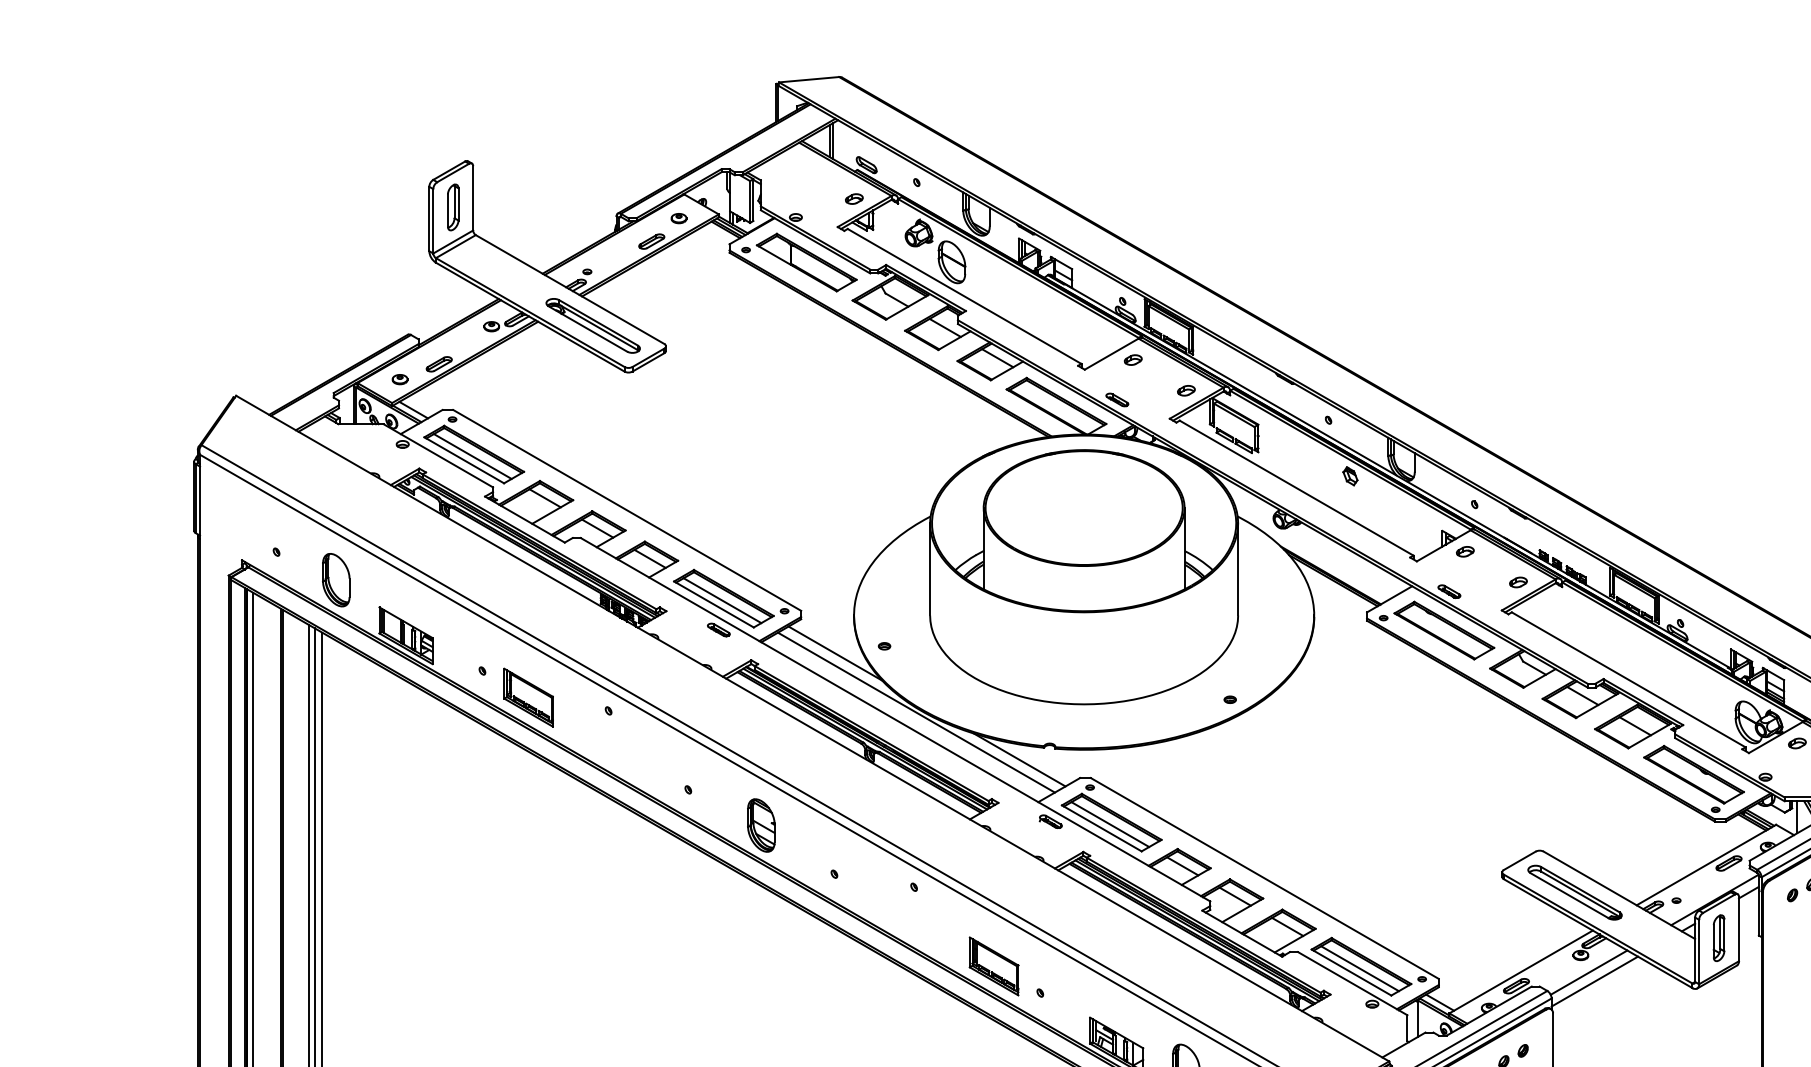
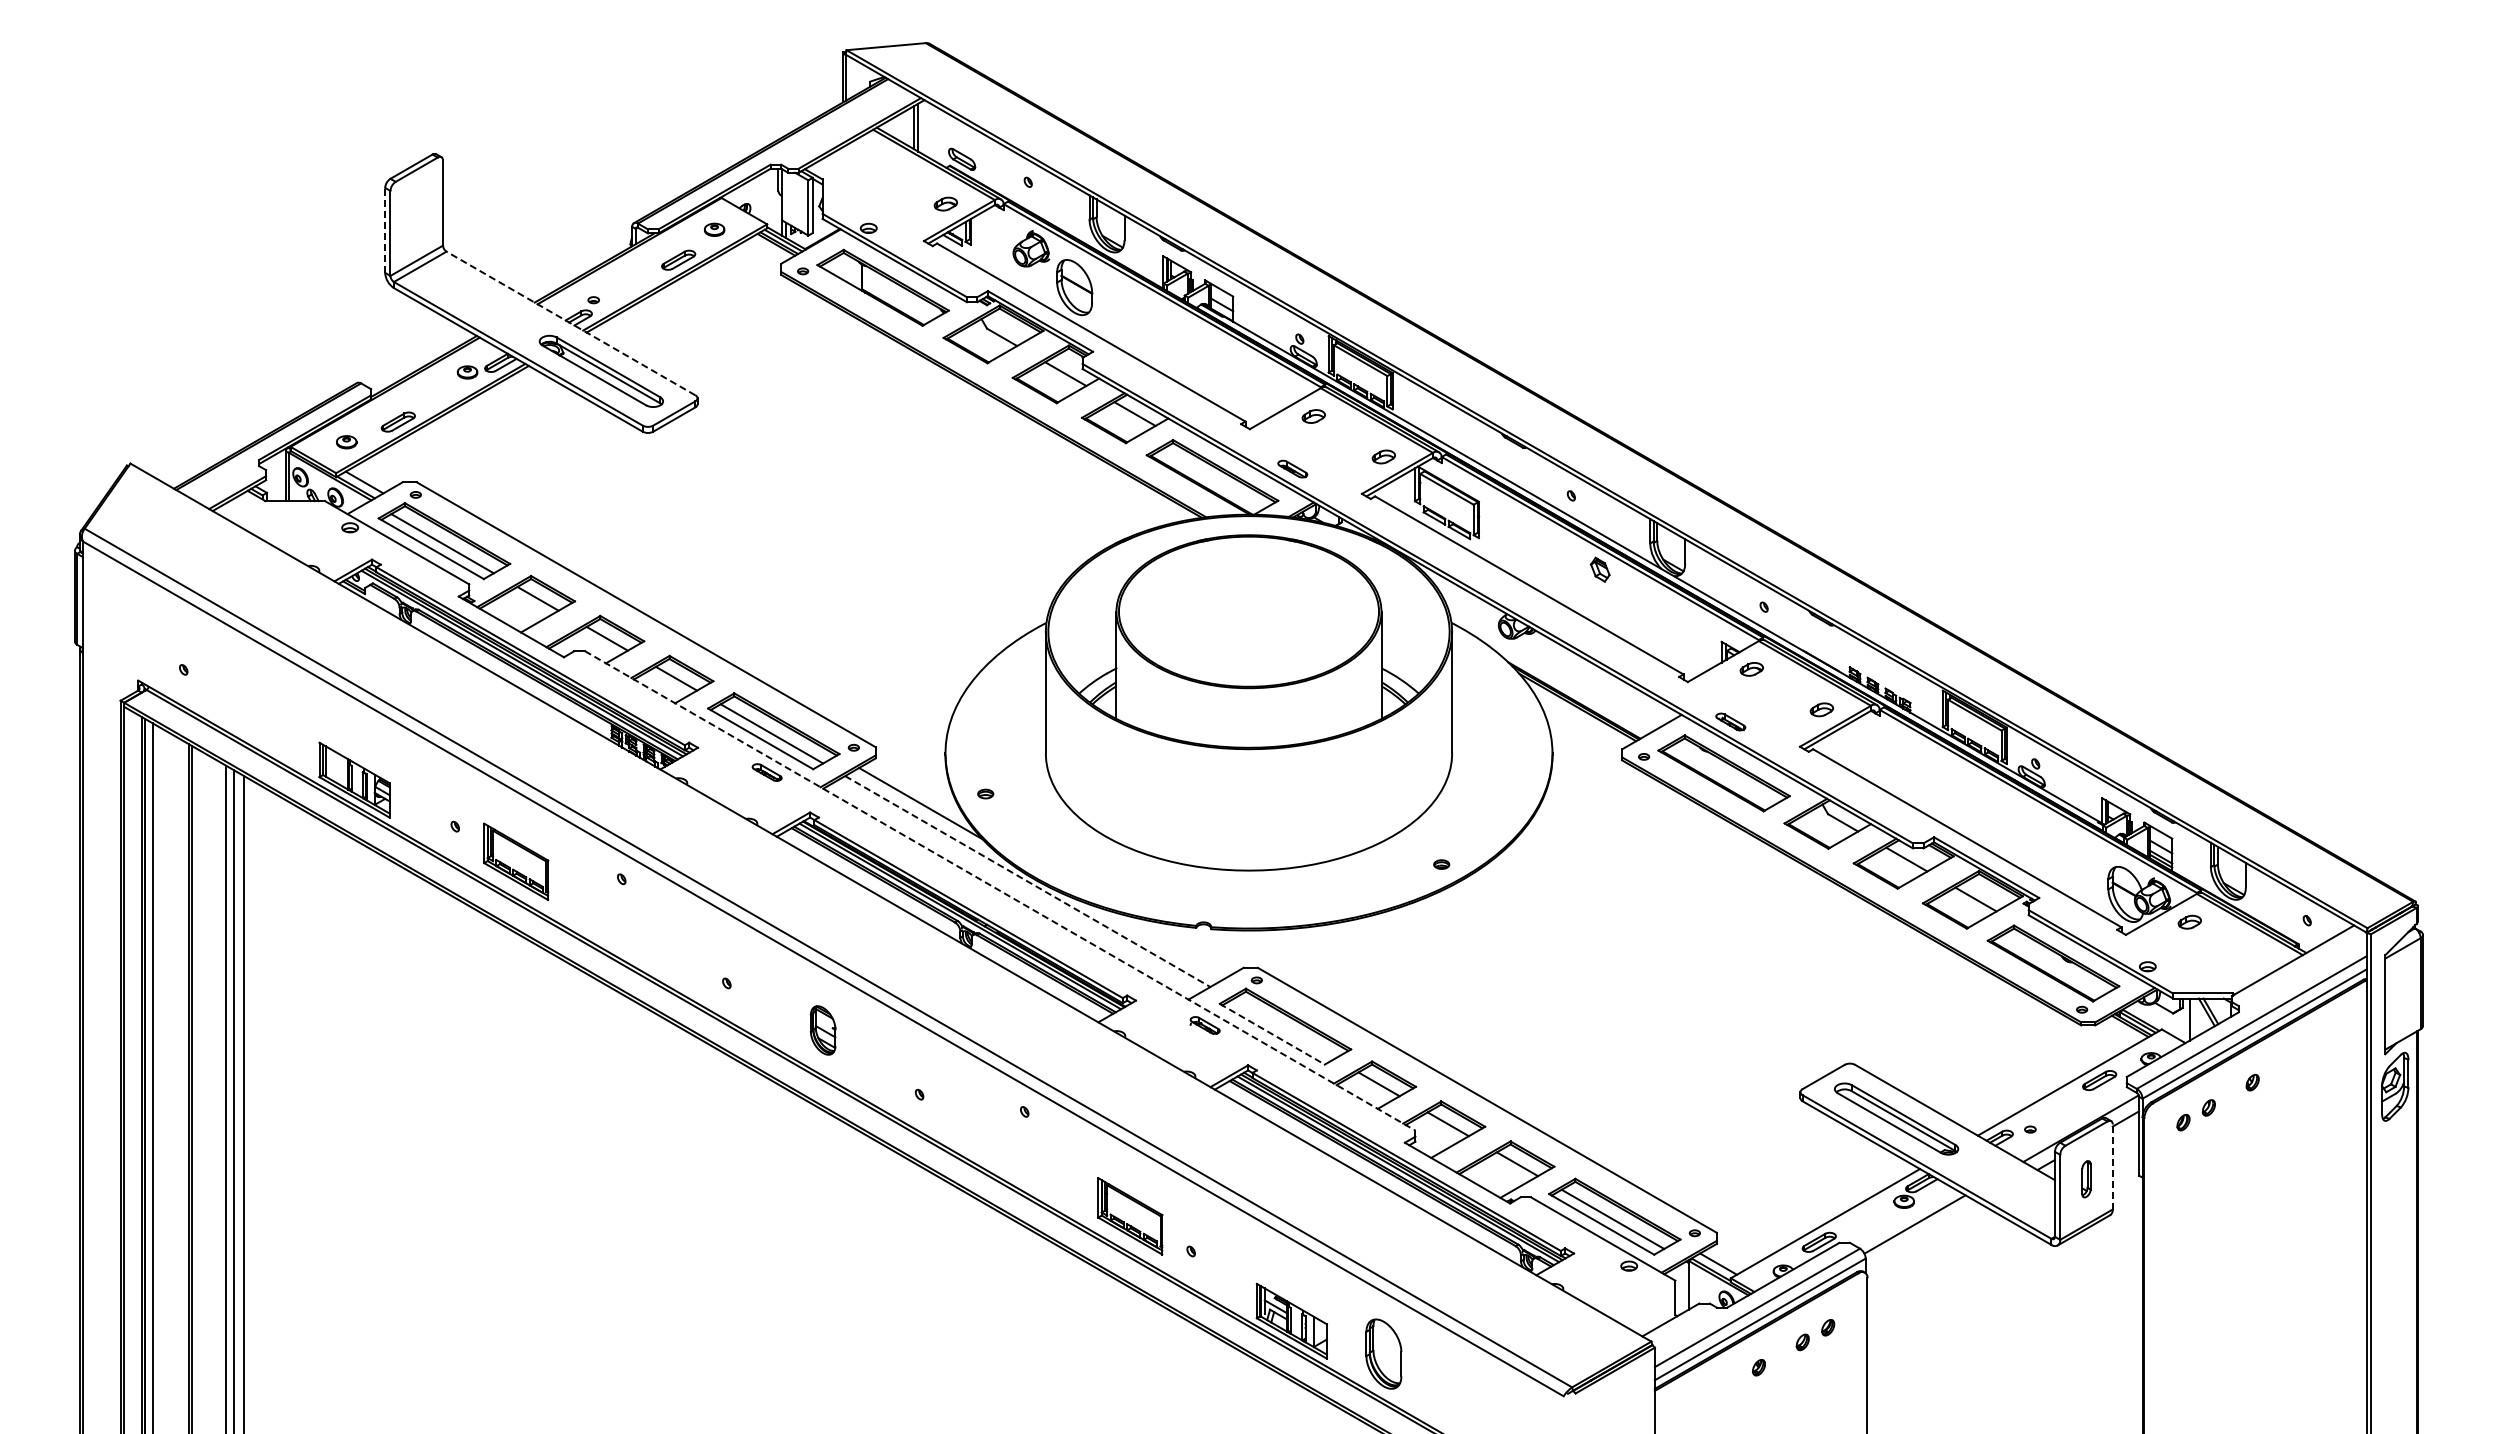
part: (453, 207) -> (416, 215), removed
line: (429, 218) -> (385, 229), solid -> dashed
line: (569, 289) -> (570, 323), solid -> dashed
part: (336, 579) -> (262, 706), removed
line: (916, 712) -> (1027, 881), solid -> dashed
line: (895, 720) -> (1000, 891), solid -> dashed
line: (1019, 759) -> (1163, 943), removed
line: (1110, 824) -> (1283, 1028), removed
part: (760, 825) -> (822, 1030), size x0.7
line: (1101, 828) -> (1272, 1034), solid -> dashed
line: (1738, 928) -> (2112, 1166), solid -> dashed
part: (1719, 938) -> (2086, 1179), size x0.6
line: (1594, 981) -> (1922, 1236), removed

